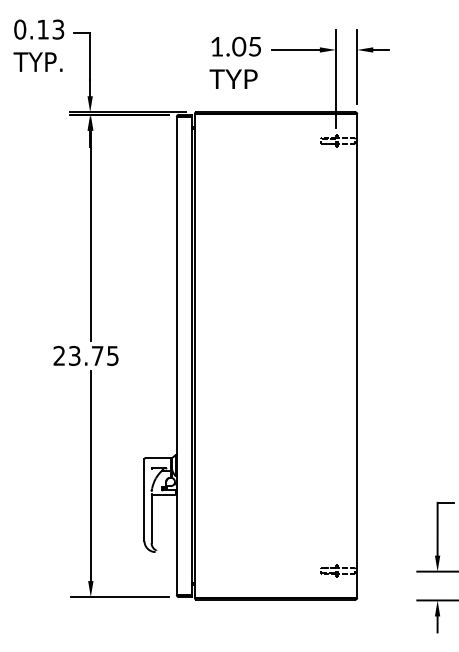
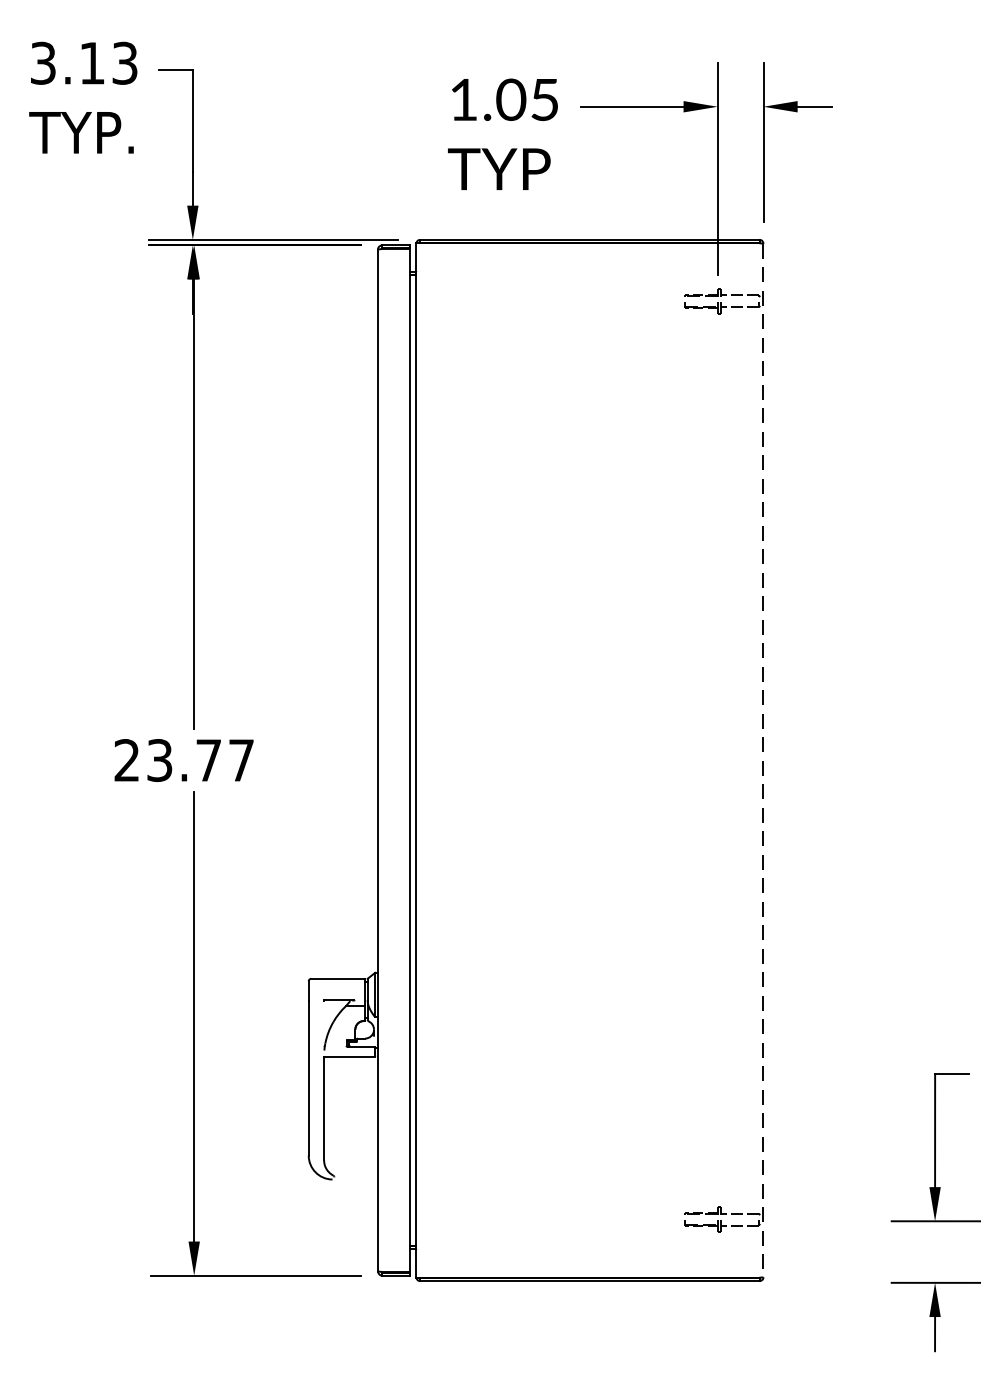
text: (20, 29) -> (43, 63), 0.13 -> 3.13
text: (112, 355) -> (240, 759), 23.75 -> 23.77
line: (357, 355) -> (763, 759), solid -> dashed

